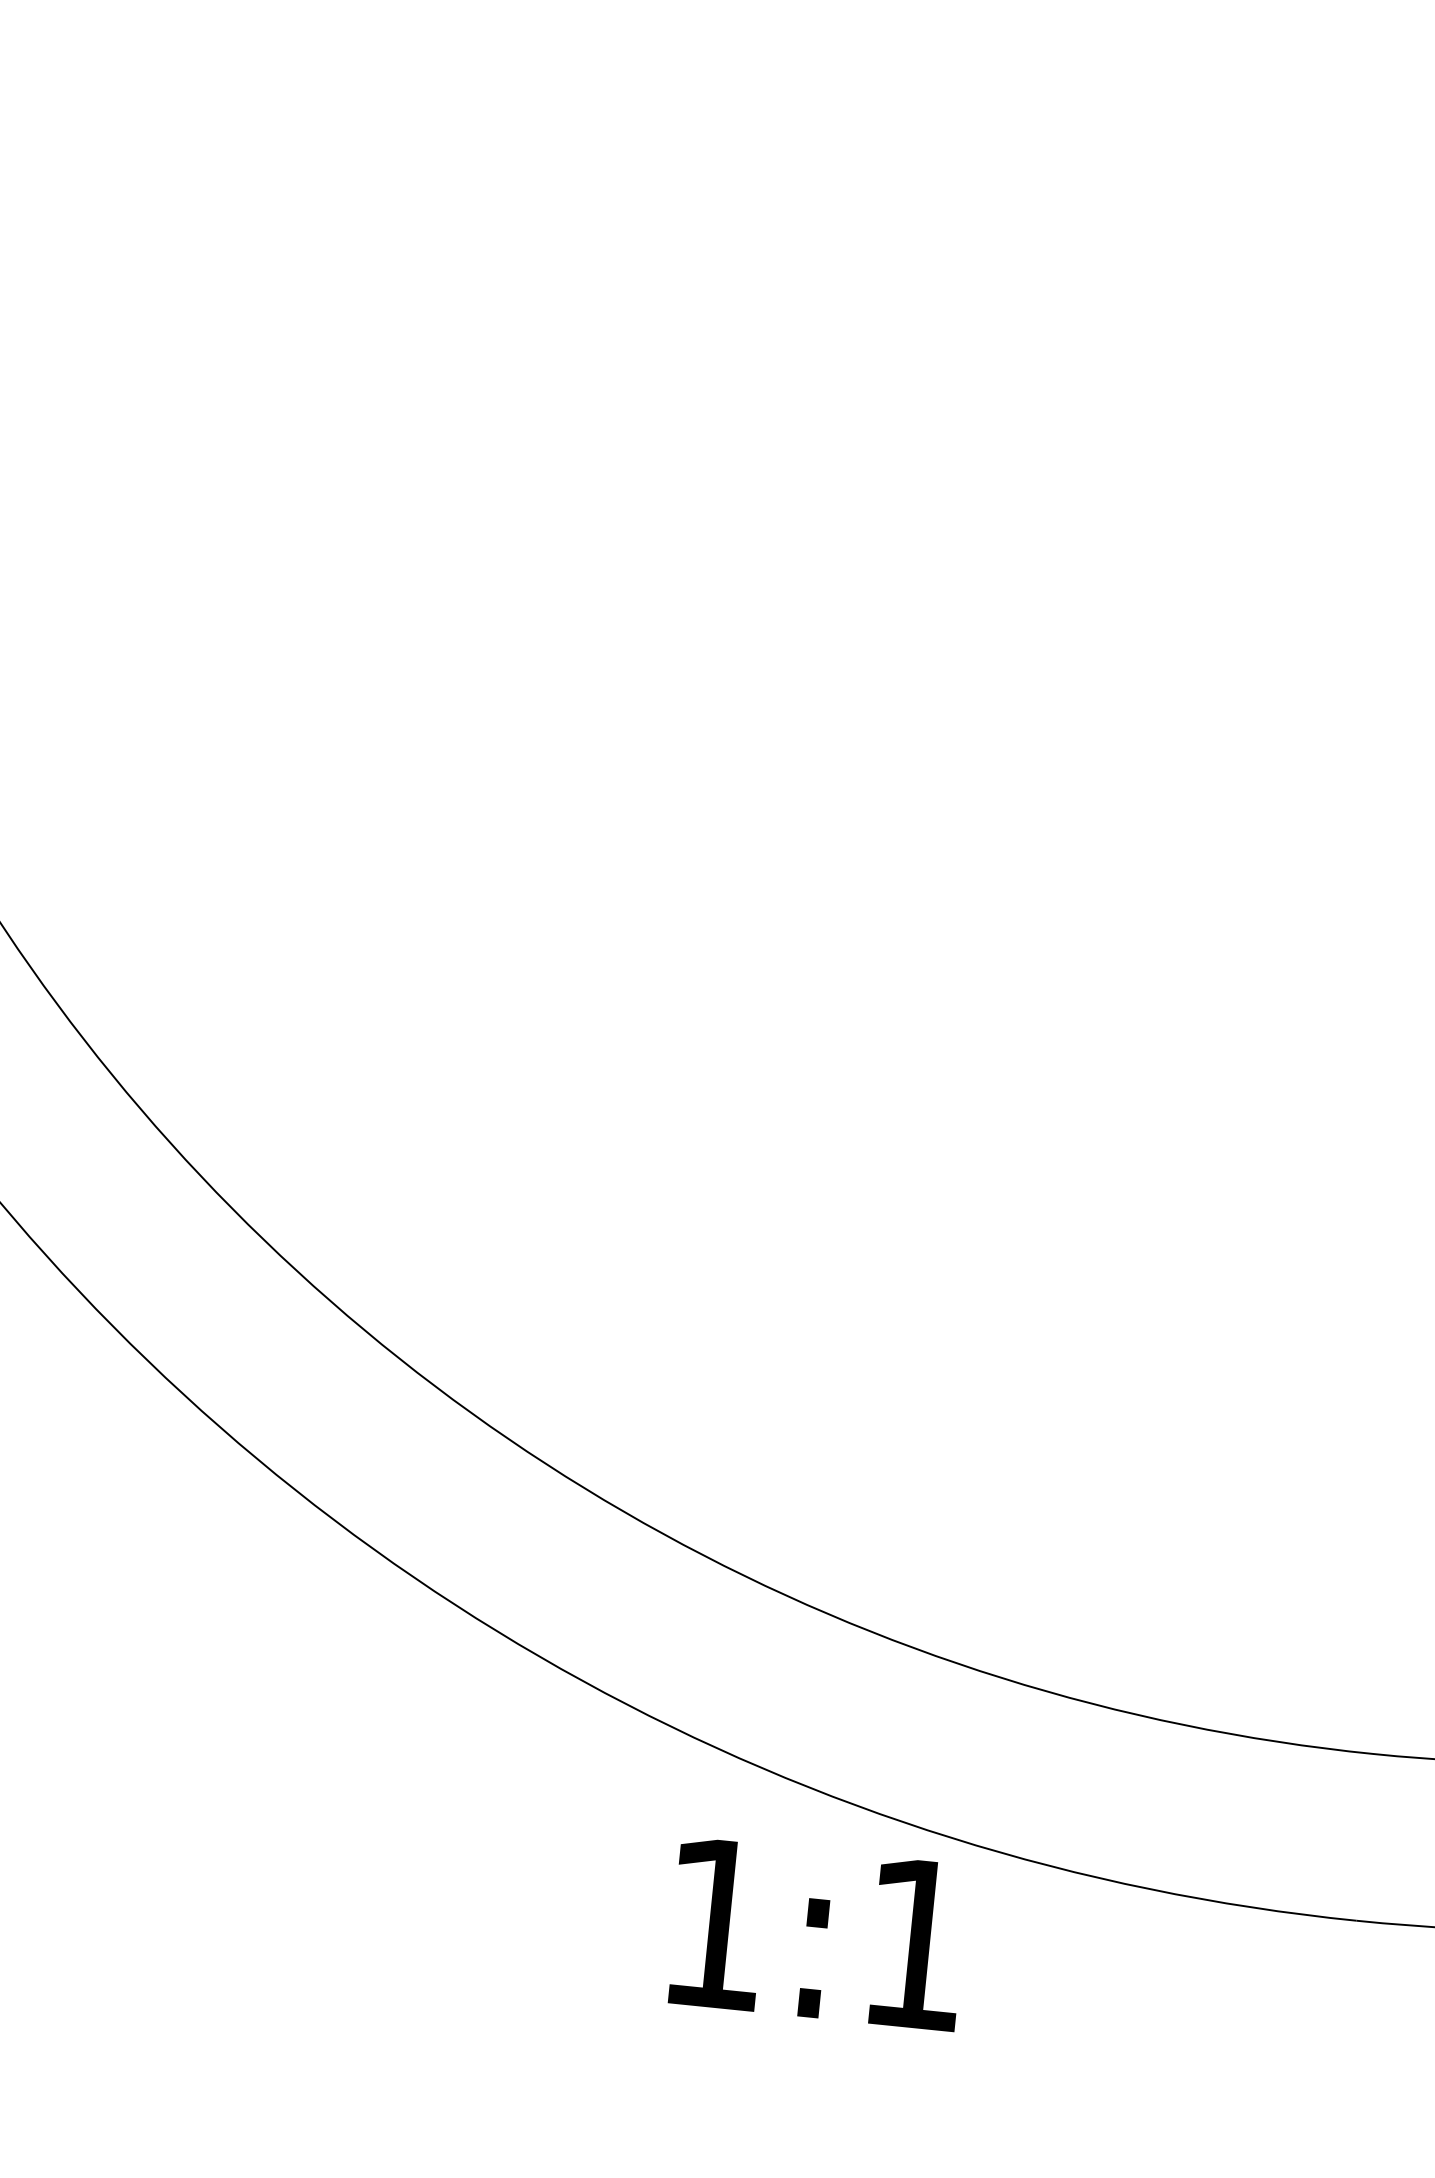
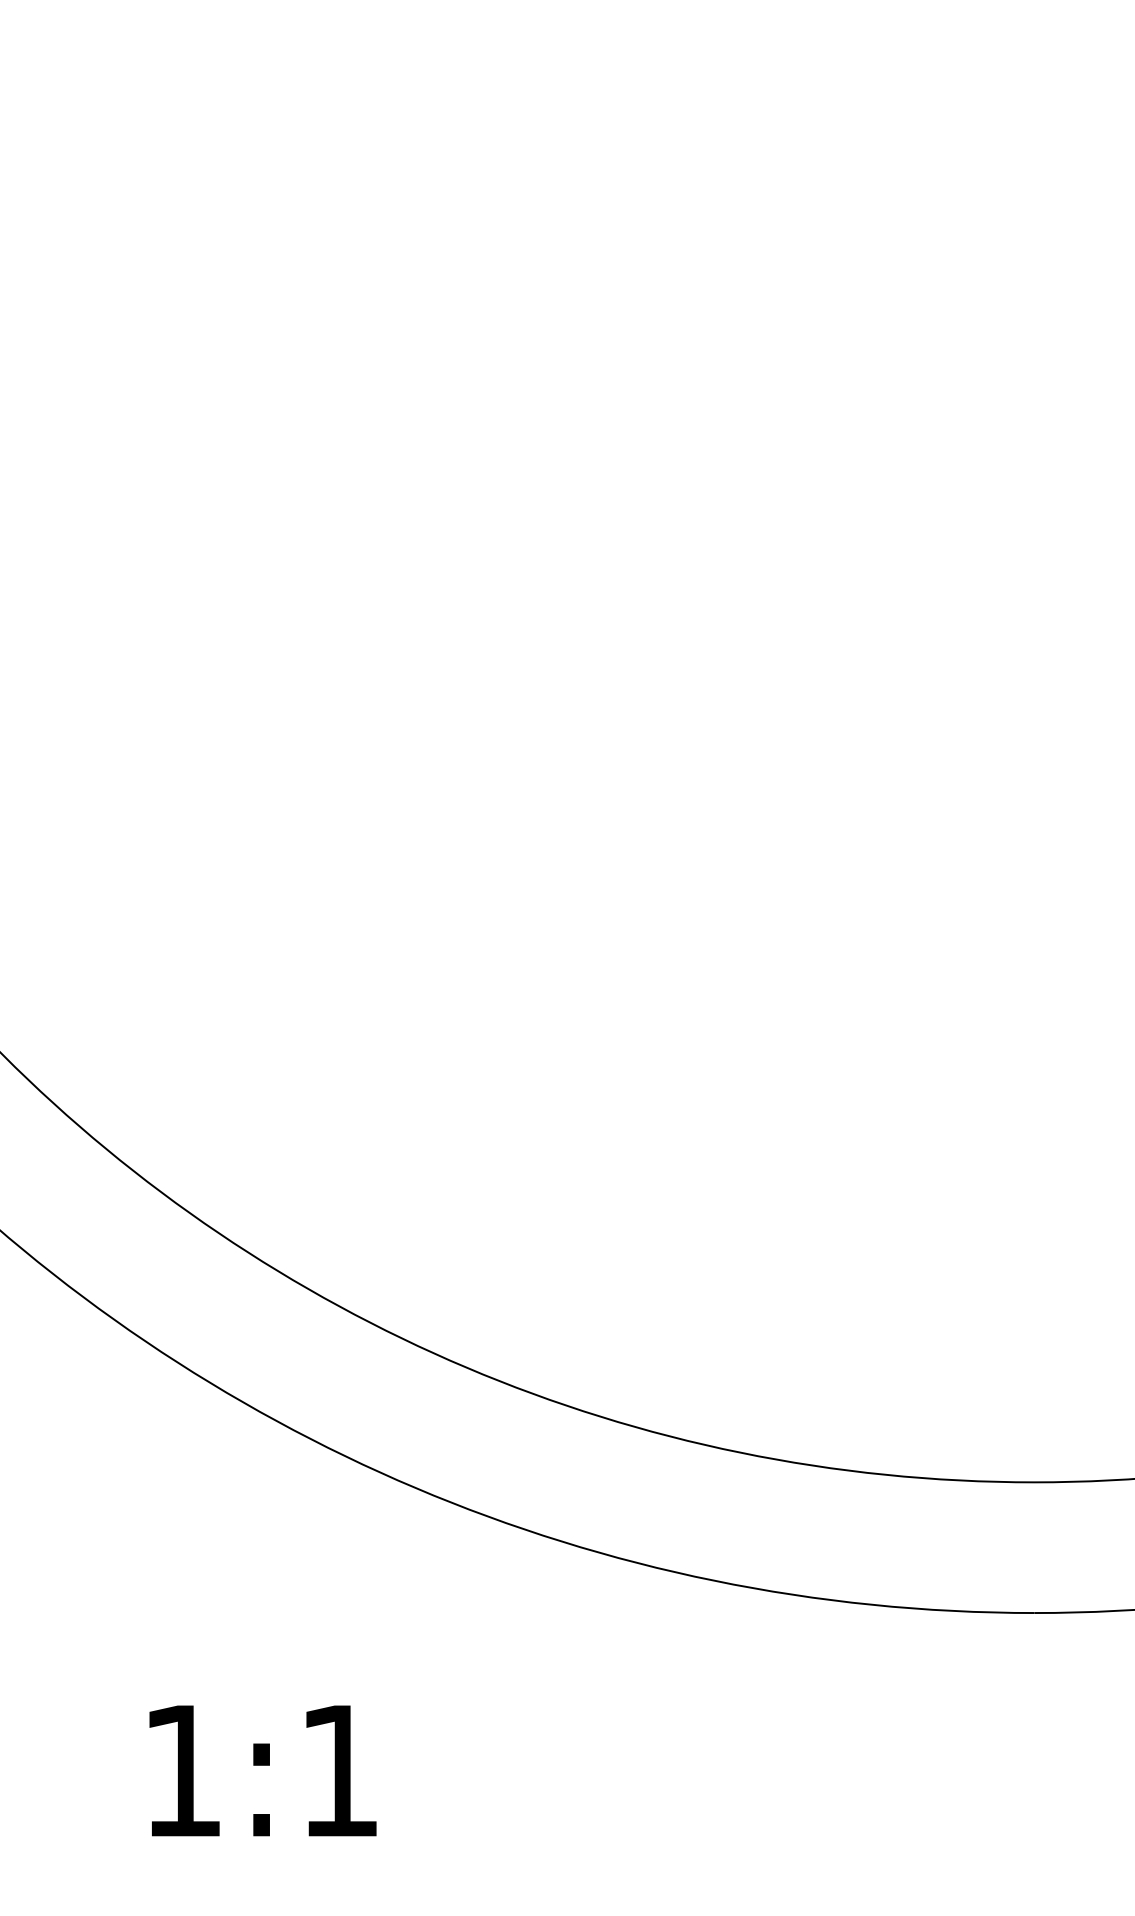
text: (817, 1933) -> (262, 1770), moved

